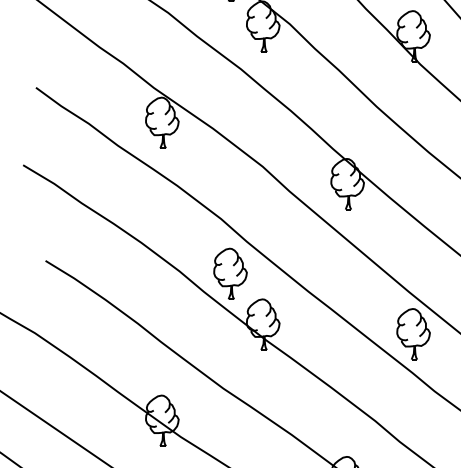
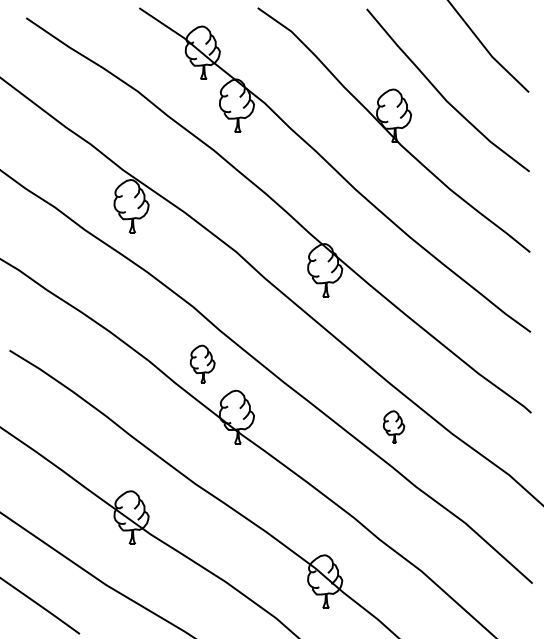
part: (230, 273) -> (202, 363), size x0.7
part: (413, 333) -> (393, 426), size x0.6

